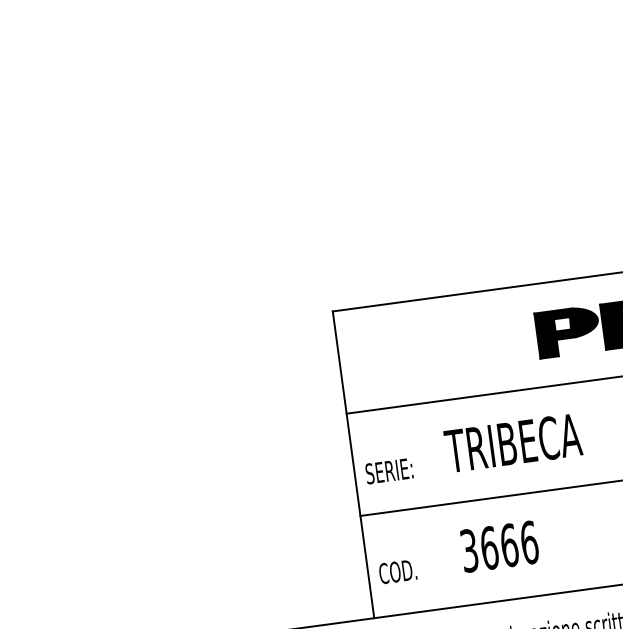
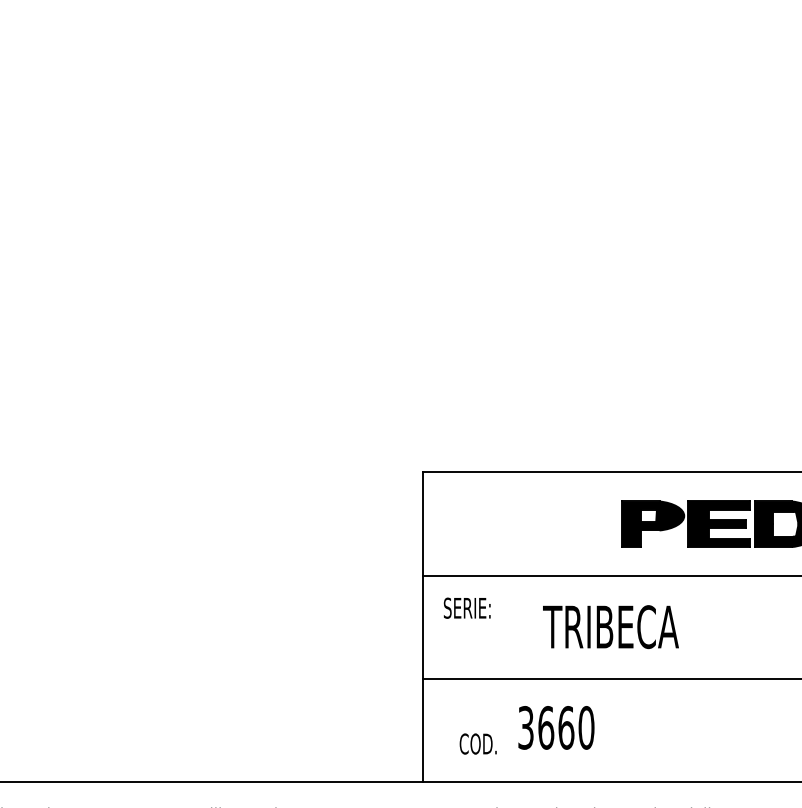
text: (513, 443) -> (610, 627), moved
text: (388, 470) -> (466, 607), moved
text: (529, 542) -> (586, 727), 3666 -> 3660
text: (397, 571) -> (477, 743), moved

